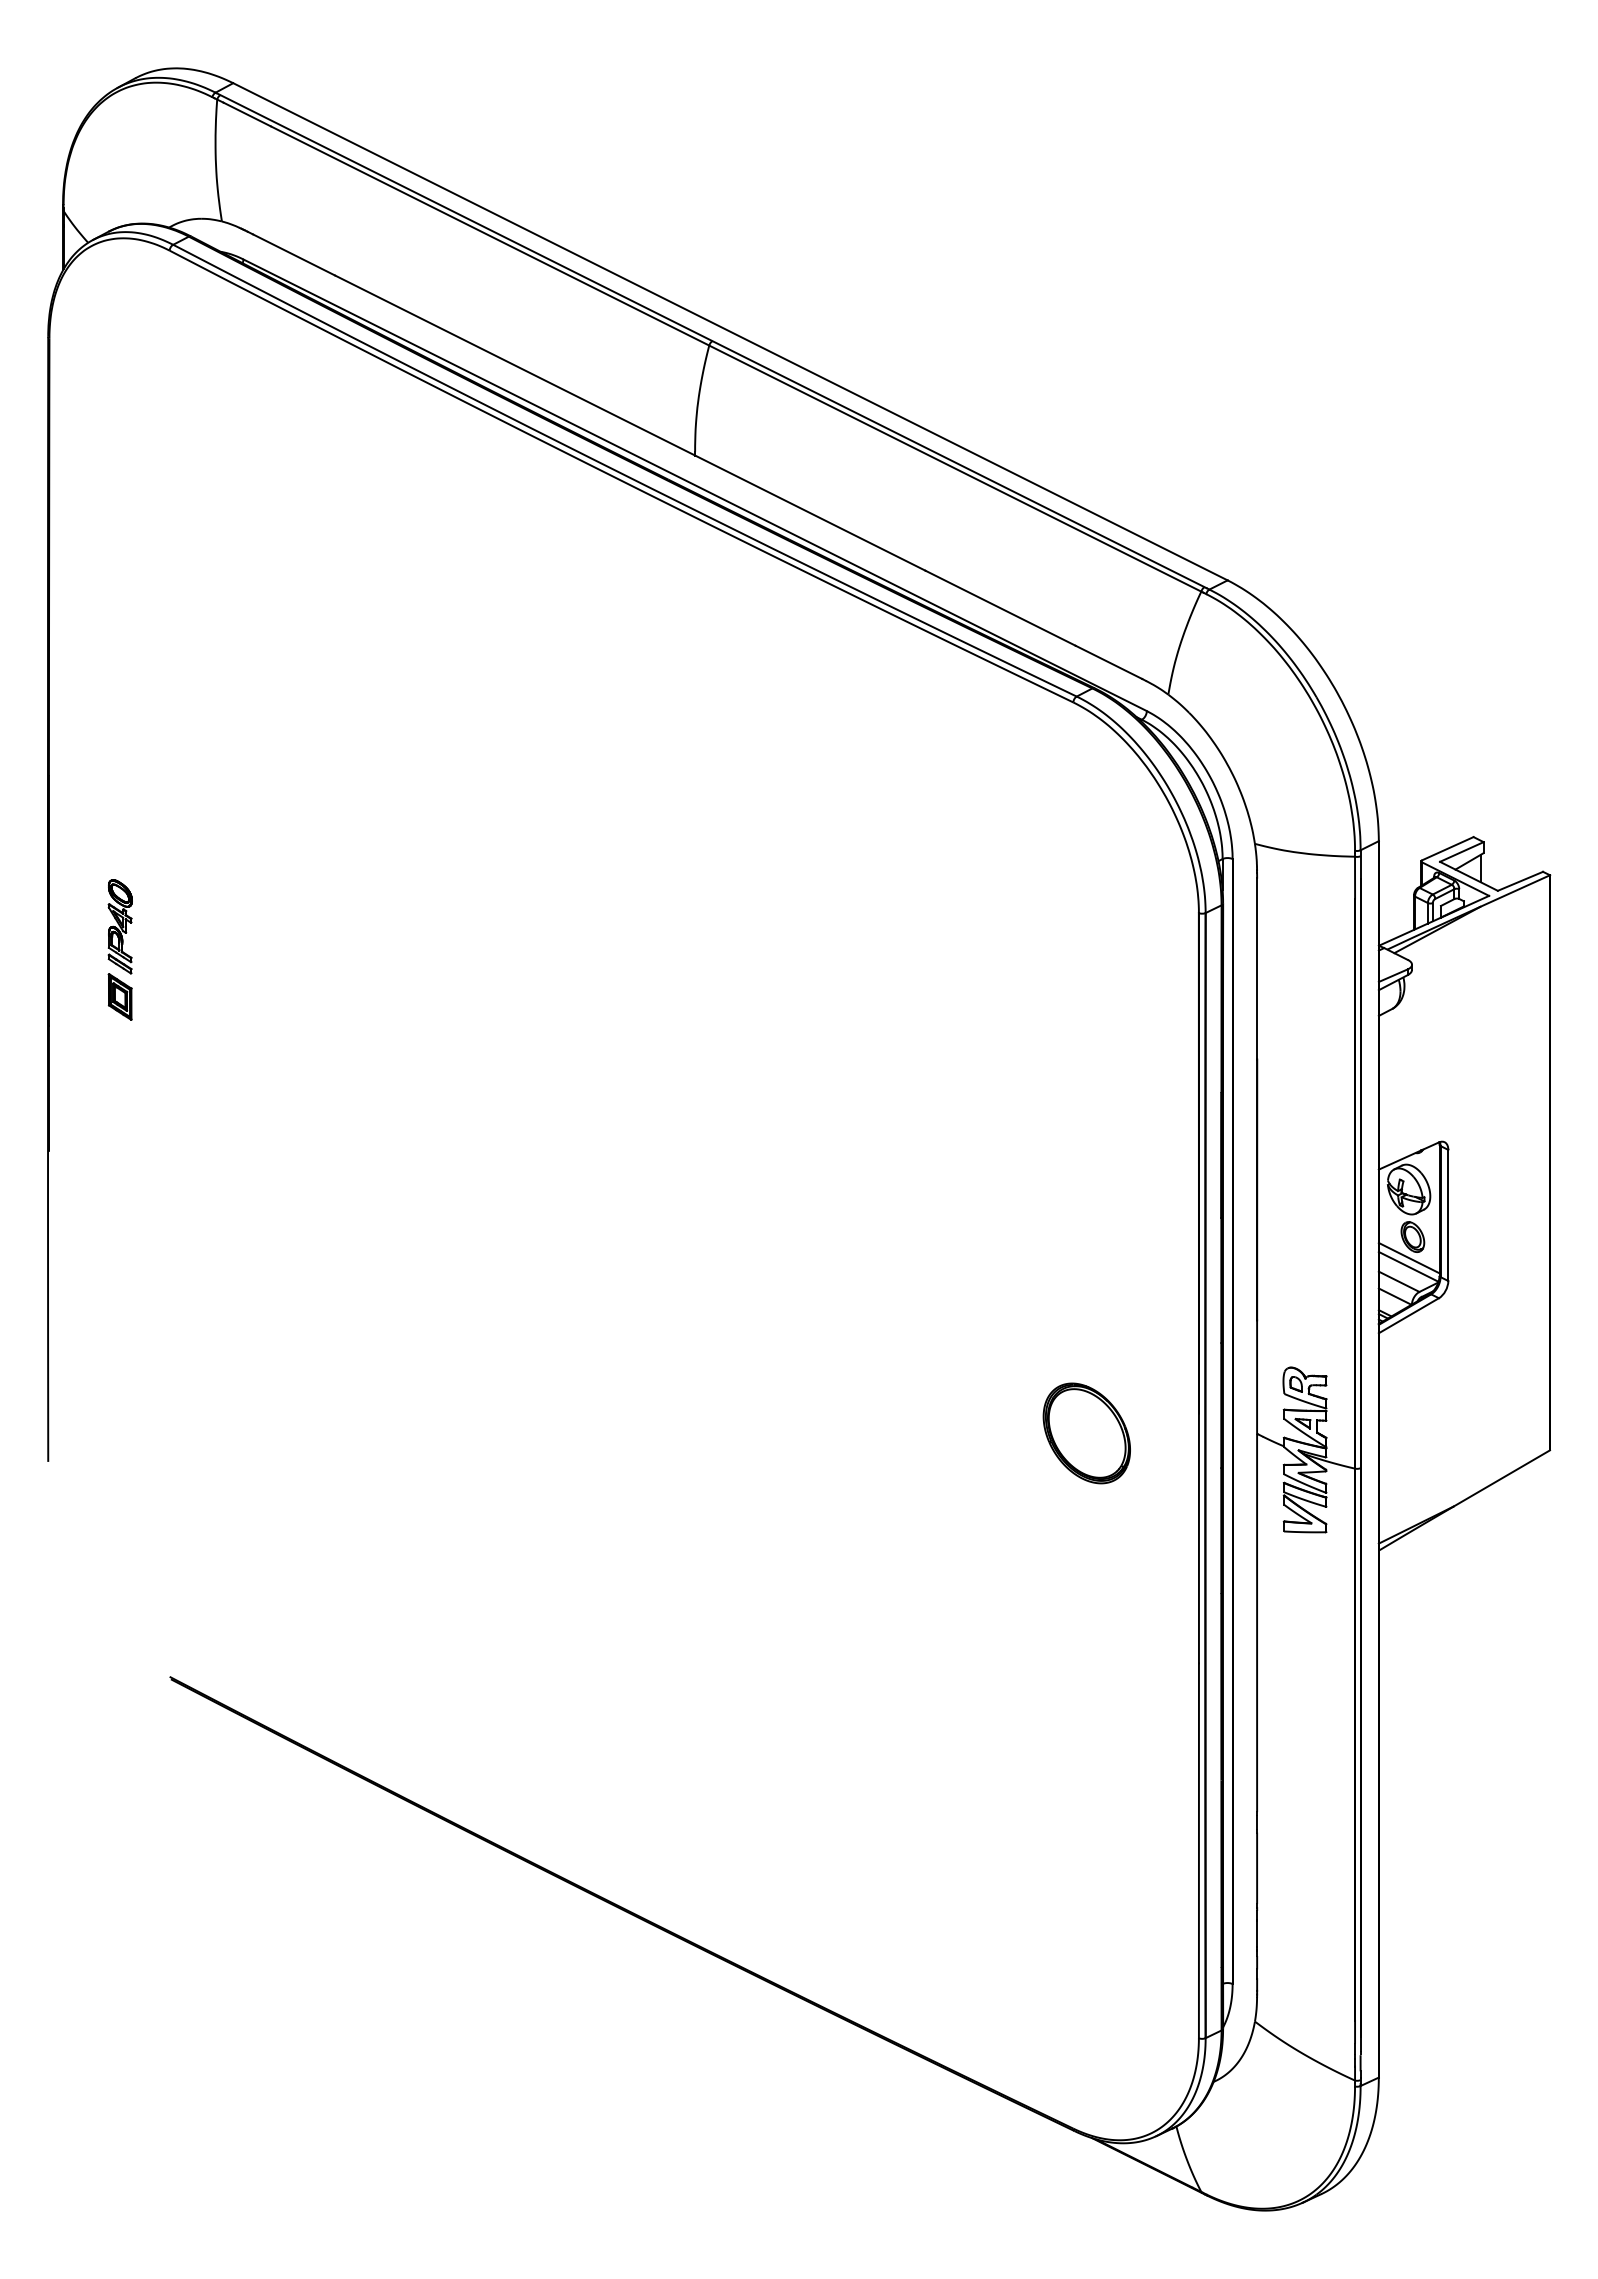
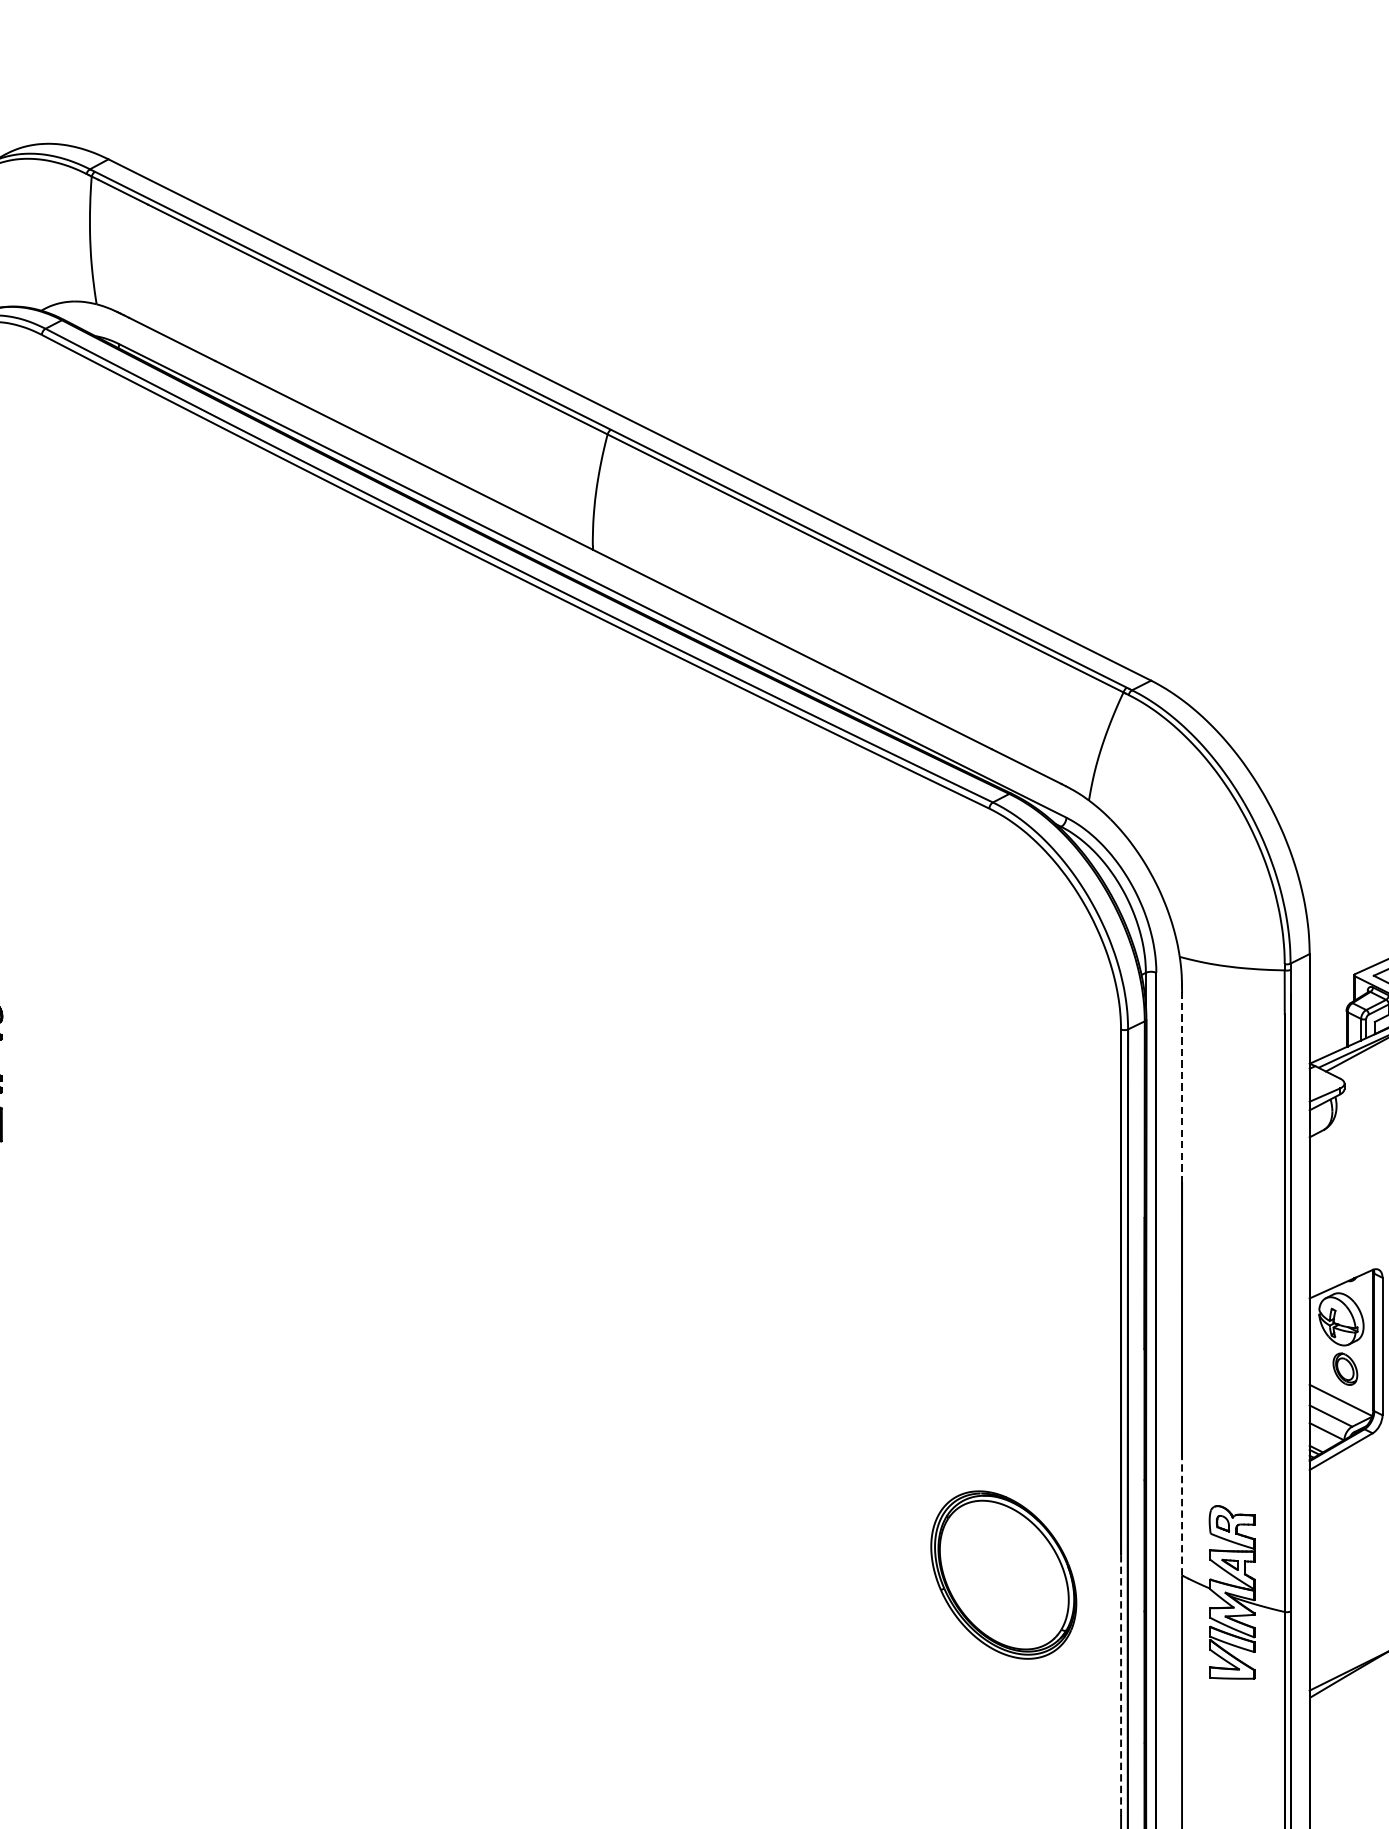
line: (1257, 968) -> (1182, 1087), solid -> dashed
line: (1408, 1257) -> (1340, 1390), removed
line: (1257, 1377) -> (1182, 1516), solid -> dashed
part: (1086, 1433) -> (1003, 1575), size x1.6
line: (1198, 1537) -> (1120, 1684), solid -> dashed

